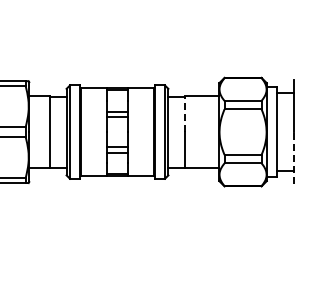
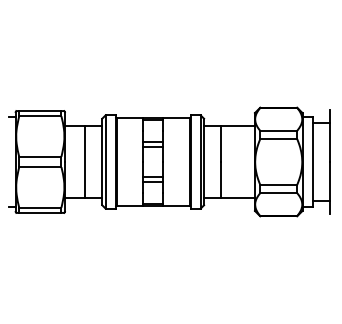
line: (185, 114) -> (221, 144), dashed -> solid
line: (293, 157) -> (329, 187), dashed -> solid

